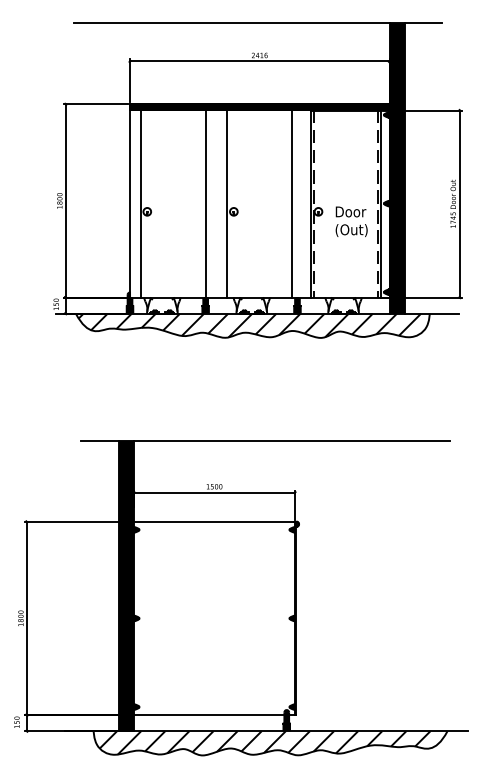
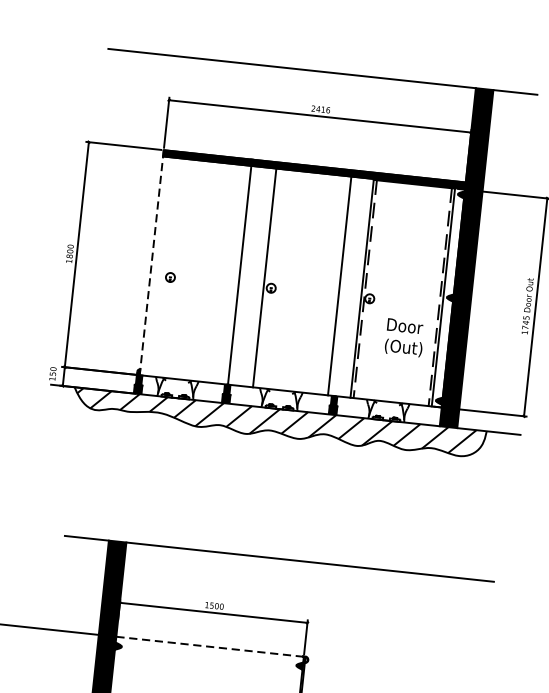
line: (130, 200) -> (152, 262), solid -> dashed
line: (141, 203) -> (164, 267), removed
text: (351, 221) -> (404, 337), moved
line: (214, 521) -> (210, 646), solid -> dashed

